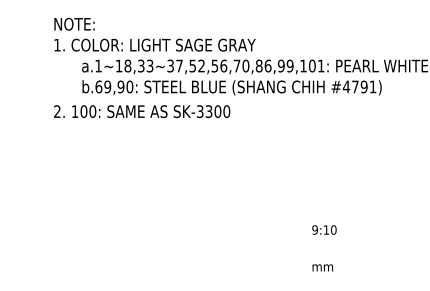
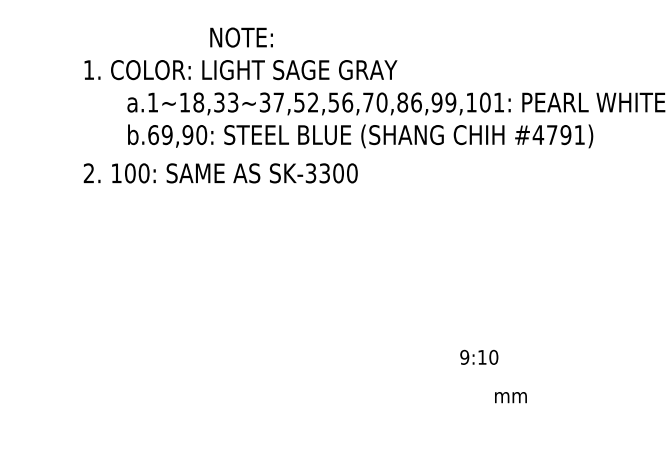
text: (74, 23) -> (241, 36), moved
text: (324, 229) -> (479, 356), moved
text: (322, 267) -> (510, 396), moved

